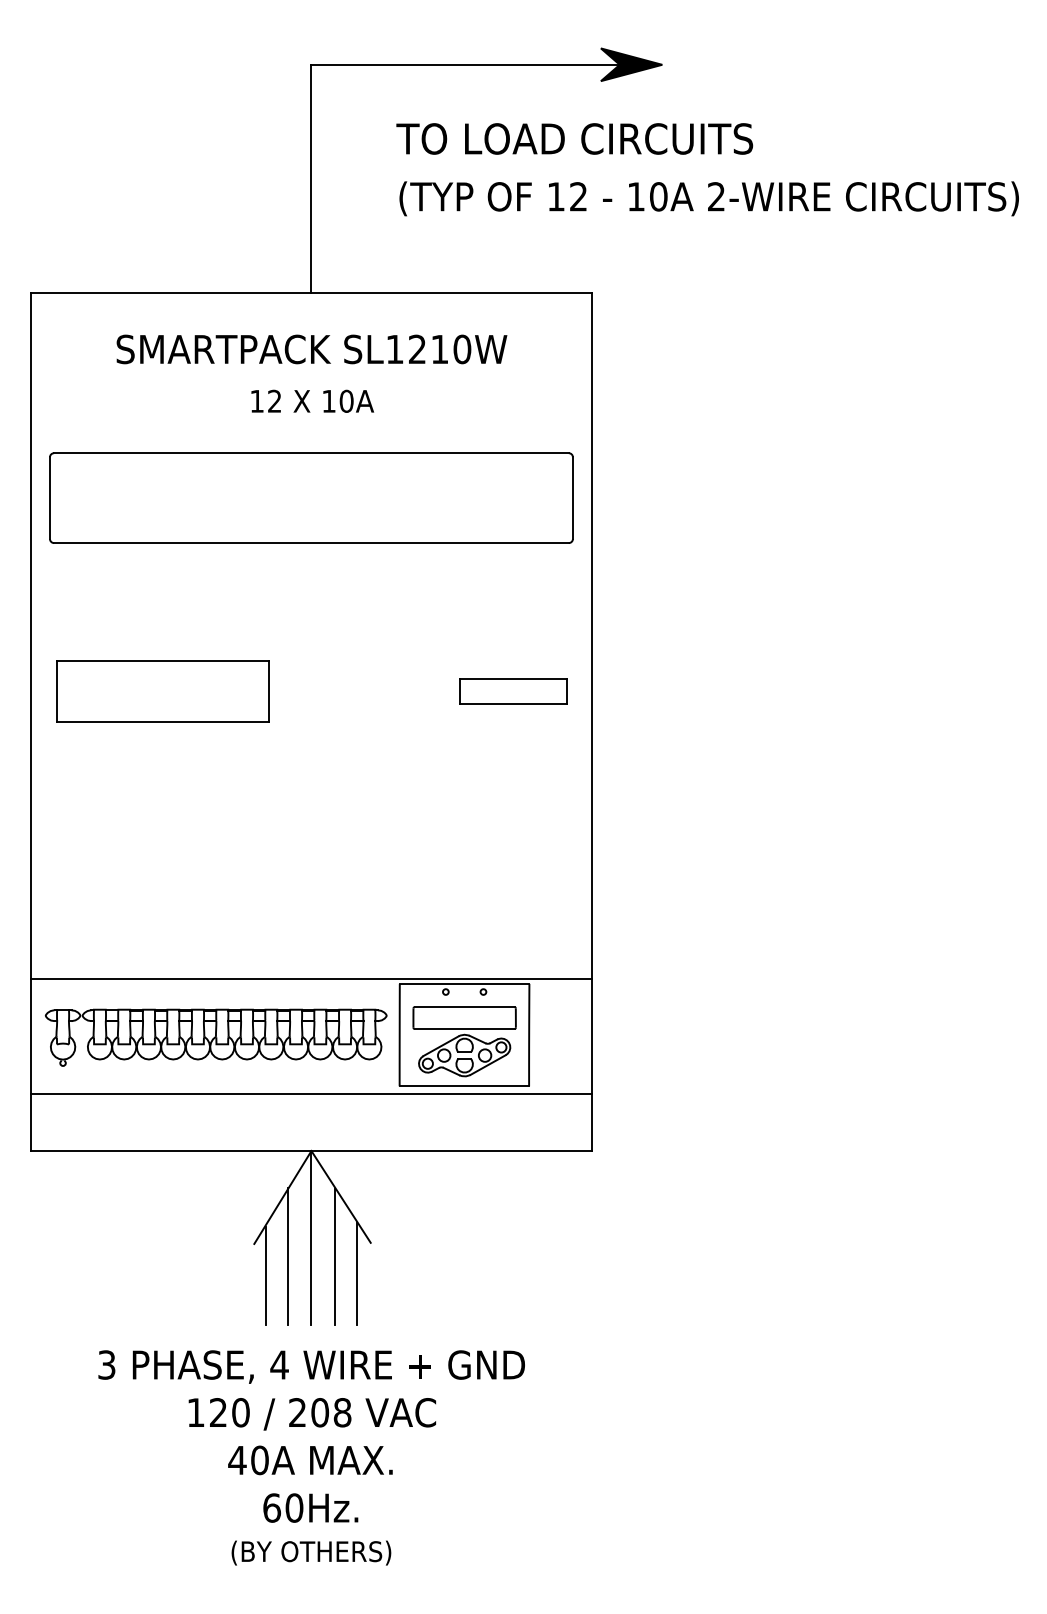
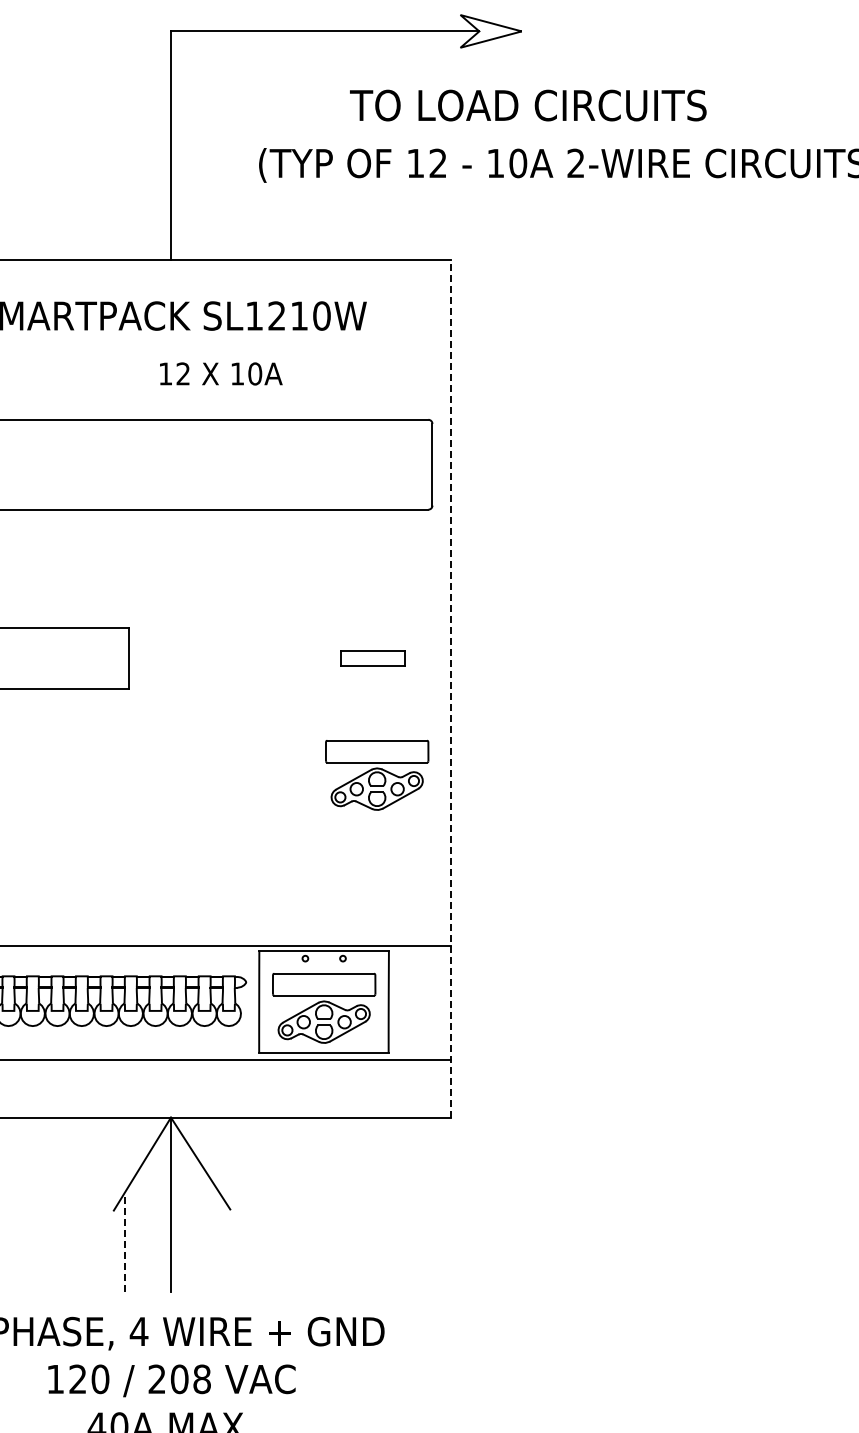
fill: (631, 64) -> (491, 31), removed
text: (574, 138) -> (528, 105), moved
text: (312, 400) -> (221, 373), moved
part: (513, 691) -> (373, 658), size x0.6
line: (591, 722) -> (451, 689), solid -> dashed
part: (517, 808) -> (377, 775), added
line: (288, 1255) -> (148, 1222), removed
line: (334, 1256) -> (194, 1223), removed
line: (357, 1273) -> (217, 1240), removed
line: (265, 1275) -> (125, 1242), solid -> dashed

